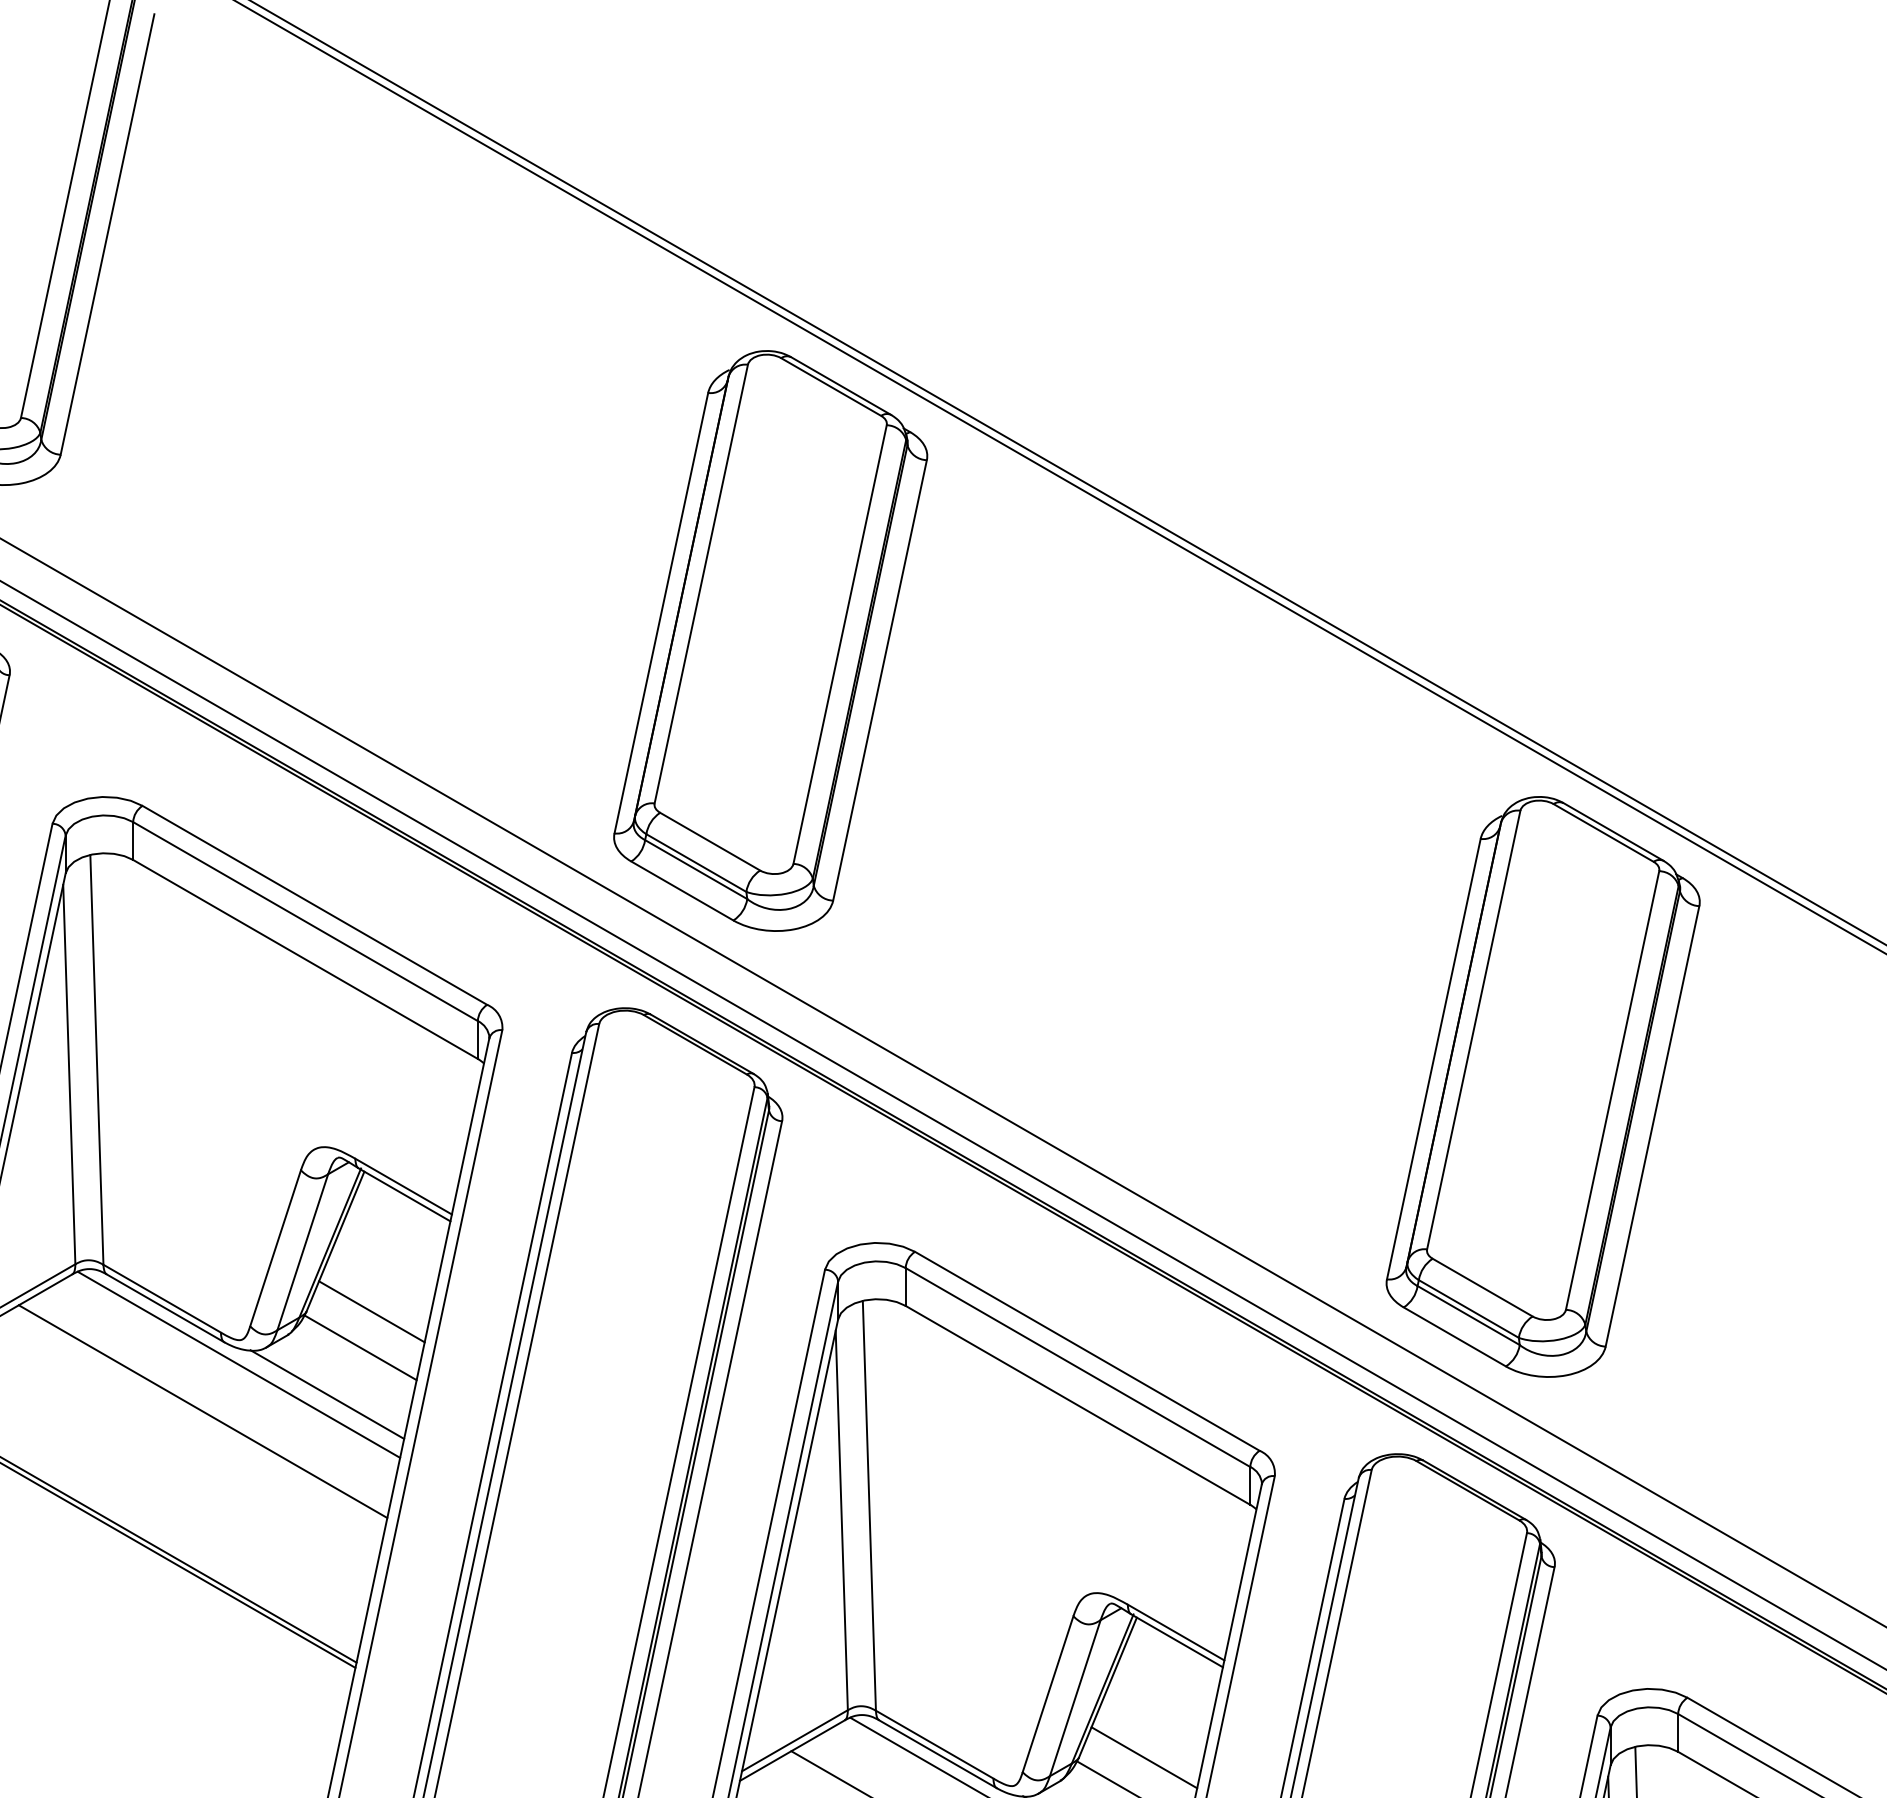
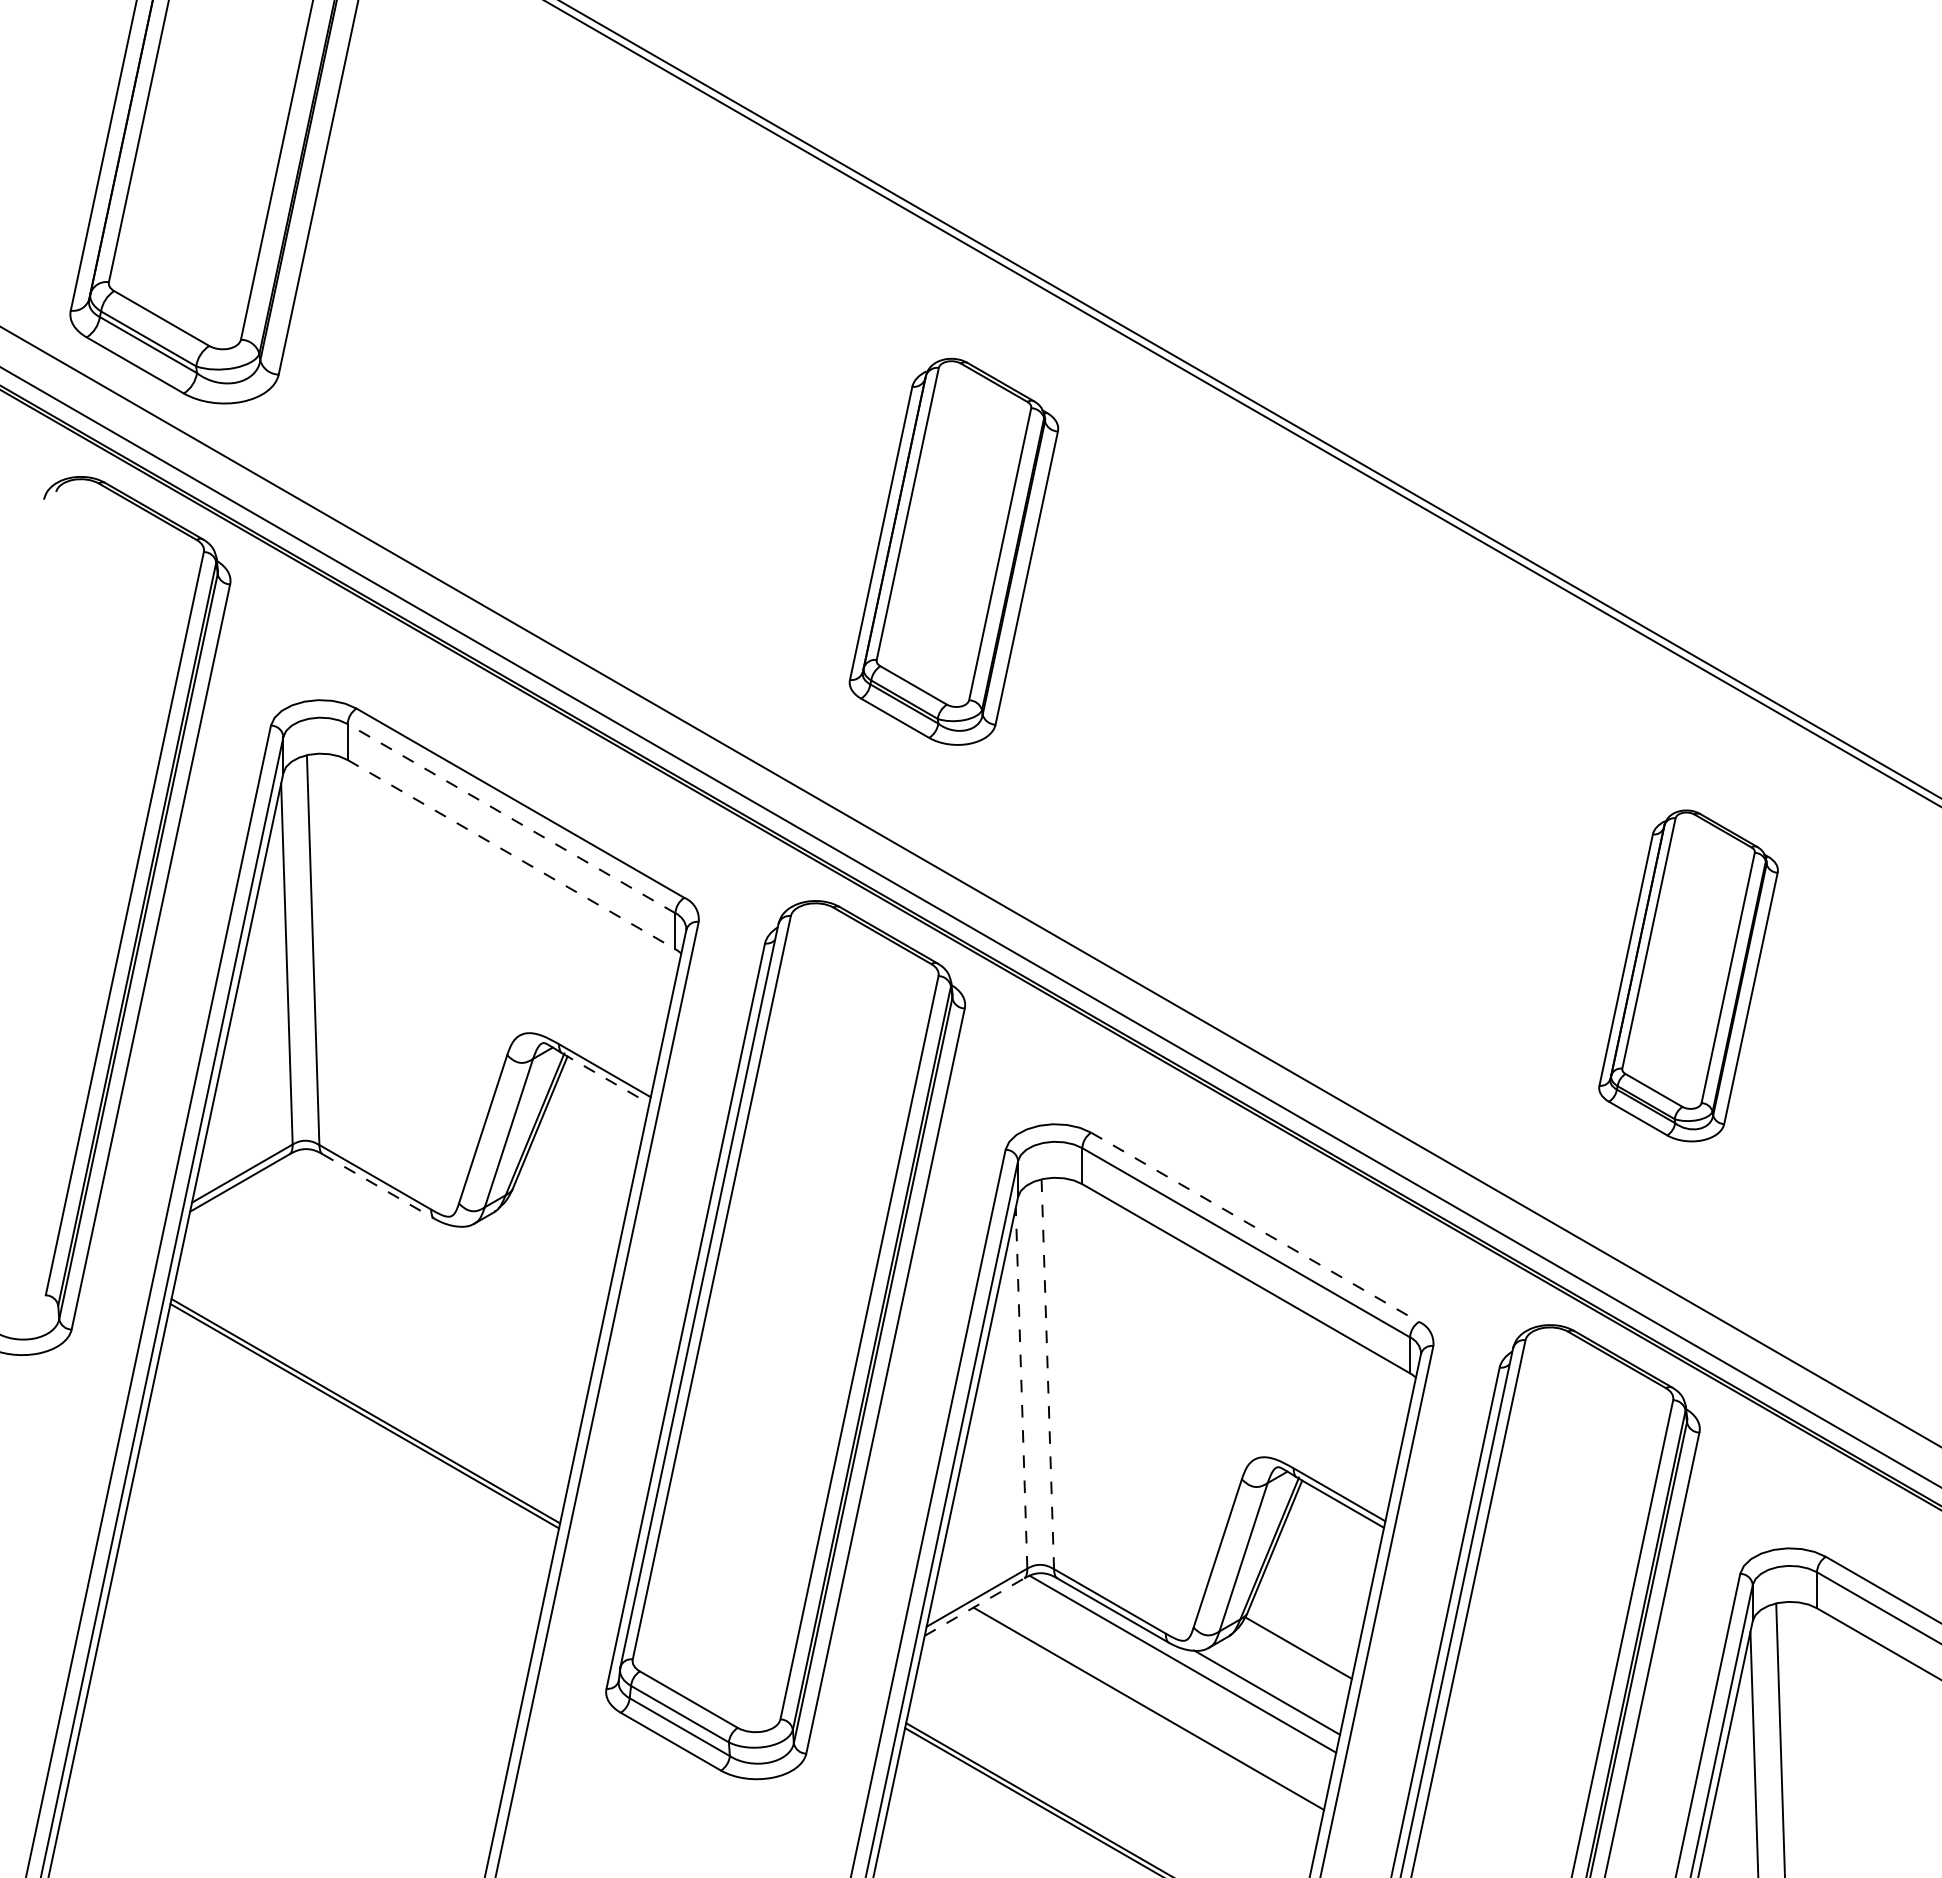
part: (770, 640) -> (953, 551), size x0.7
line: (305, 921) -> (511, 818), solid -> dashed
line: (306, 959) -> (512, 854), solid -> dashed
part: (1543, 1086) -> (1688, 975), size x0.6
line: (405, 1194) -> (606, 1078), solid -> dashed
line: (165, 1308) -> (378, 1186), solid -> dashed
line: (371, 1311) -> (574, 1189), removed
line: (360, 1347) -> (563, 1223), removed
line: (1087, 1351) -> (1255, 1227), solid -> dashed
line: (239, 1364) -> (448, 1239), removed
line: (327, 1394) -> (532, 1268), removed
line: (202, 1411) -> (413, 1284), removed
line: (869, 1506) -> (1047, 1374), solid -> dashed
line: (841, 1520) -> (1021, 1388), solid -> dashed
line: (792, 1750) -> (974, 1606), solid -> dashed
line: (1144, 1757) -> (1309, 1613), removed

